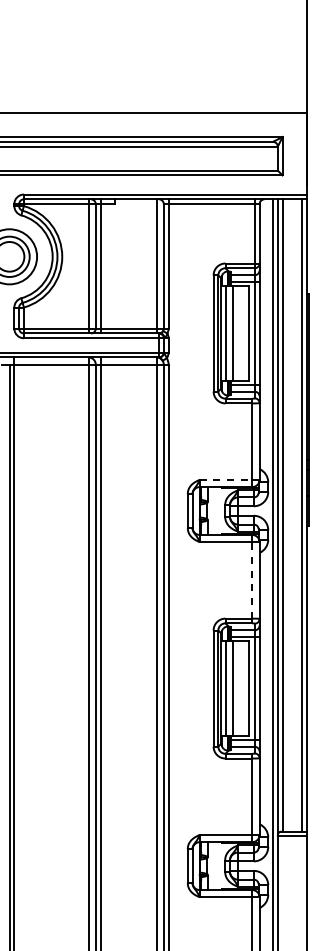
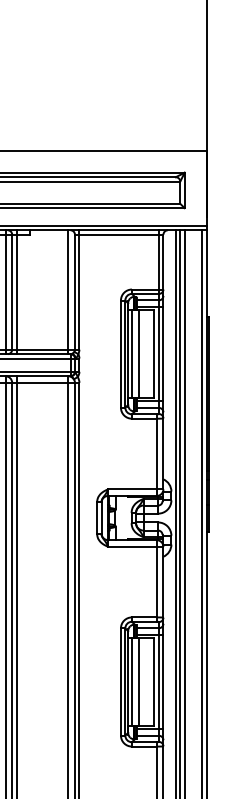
line: (226, 479) -> (132, 488), dashed -> solid
line: (252, 579) -> (156, 581), dashed -> solid

